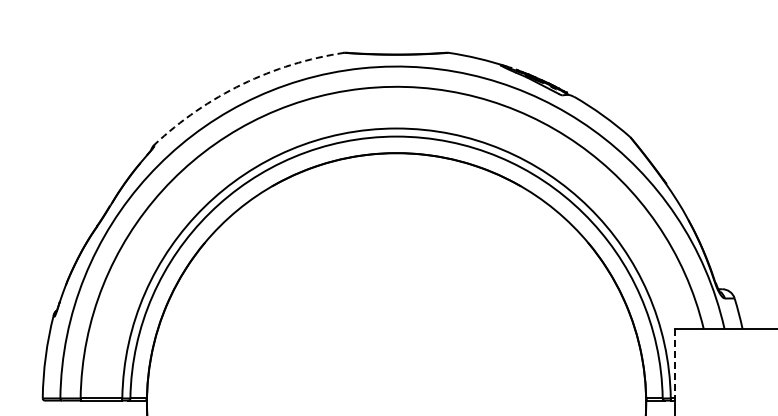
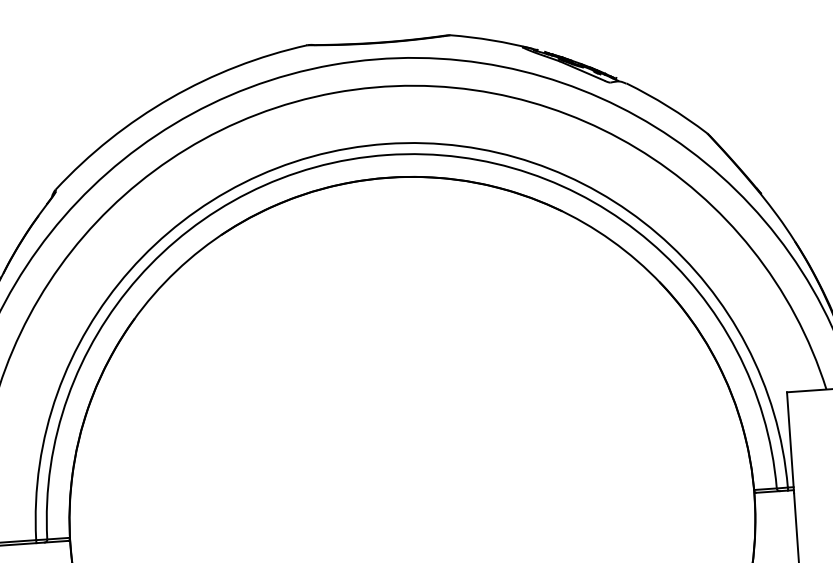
arc: (242, 84) -> (170, 98), dashed -> solid
line: (675, 365) -> (791, 442), dashed -> solid

